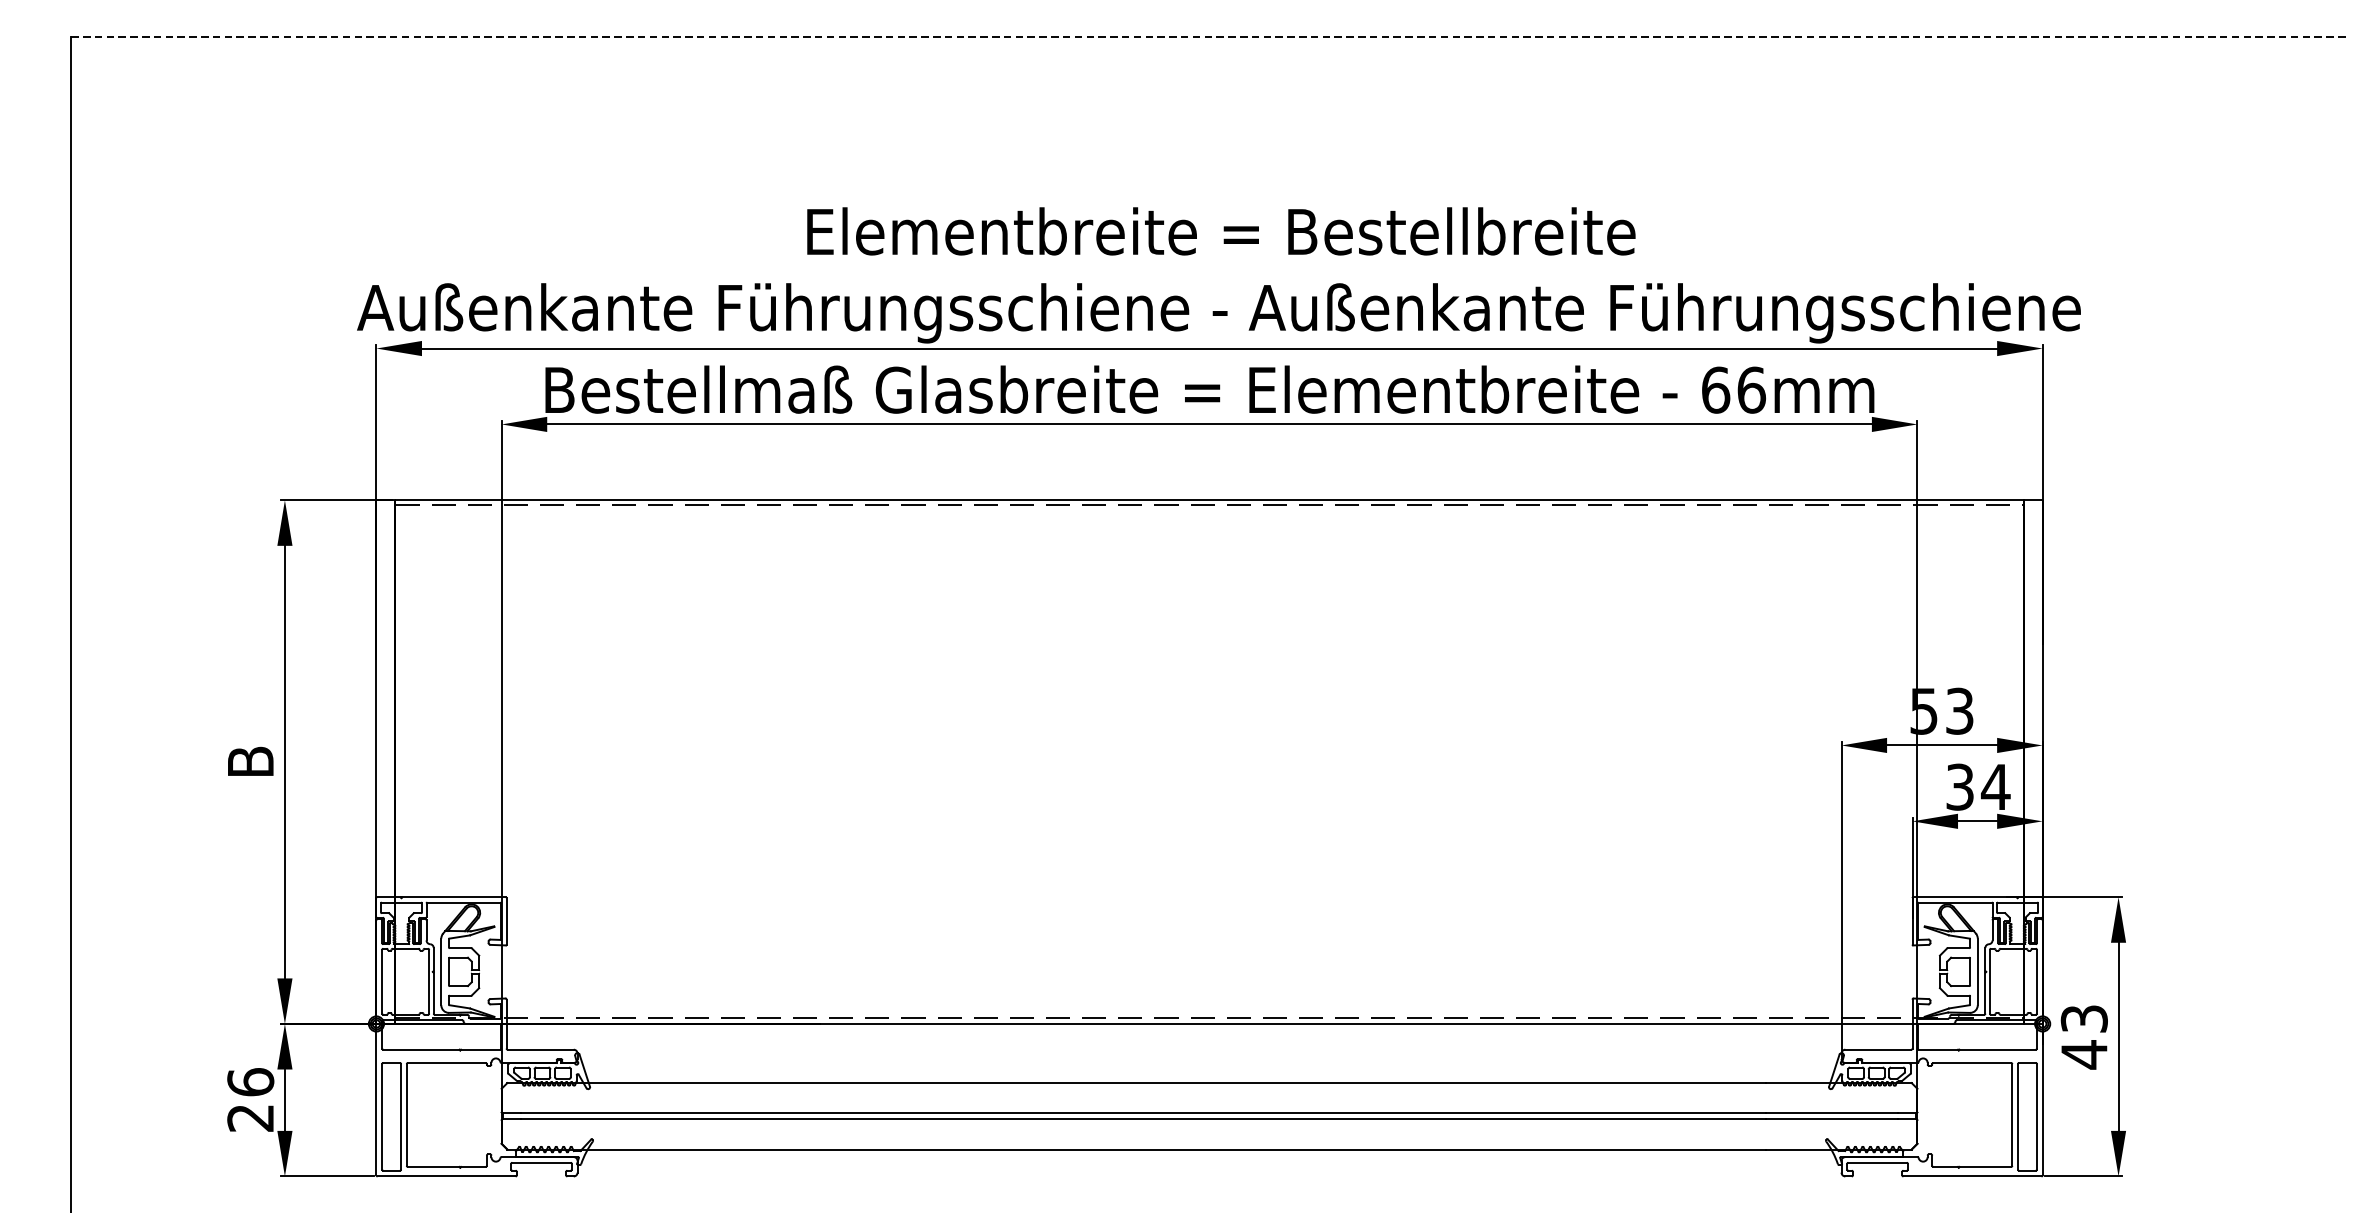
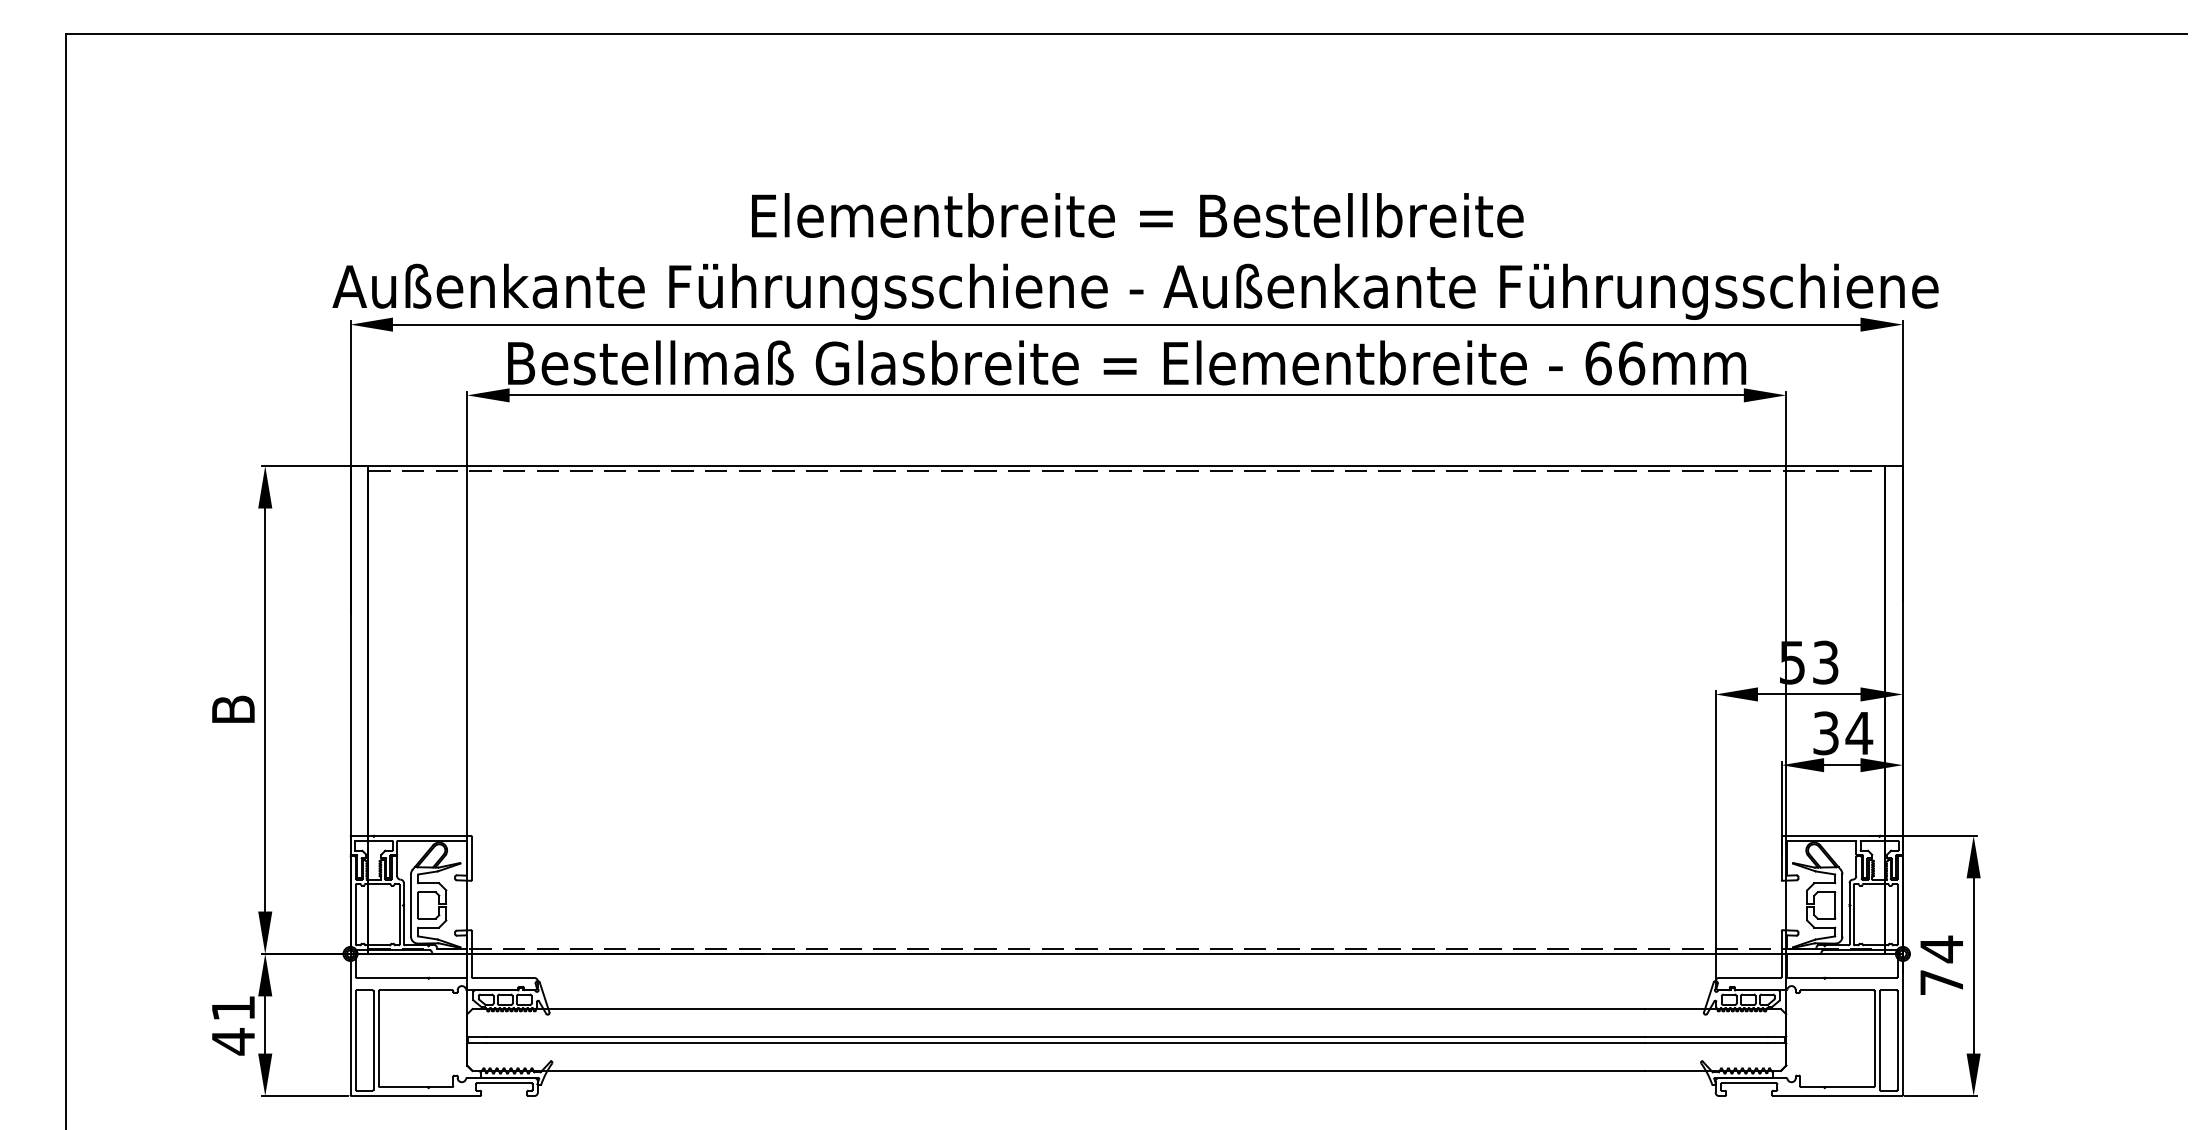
line: (1209, 36) -> (1126, 33), dashed -> solid
text: (2084, 1036) -> (1941, 965), 43 -> 74
text: (250, 1100) -> (233, 1025), 26 -> 41

